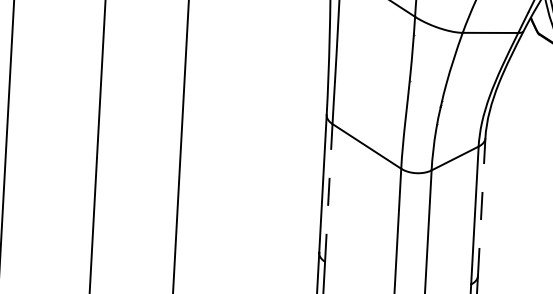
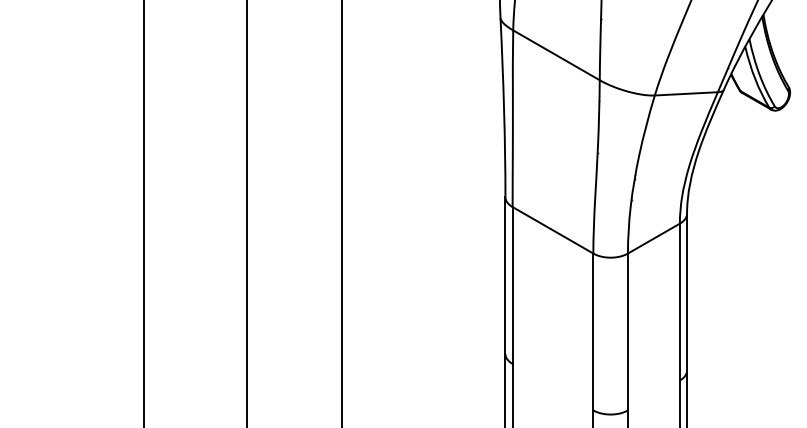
line: (328, 192) -> (512, 284), dashed -> solid
line: (482, 206) -> (687, 291), dashed -> solid

